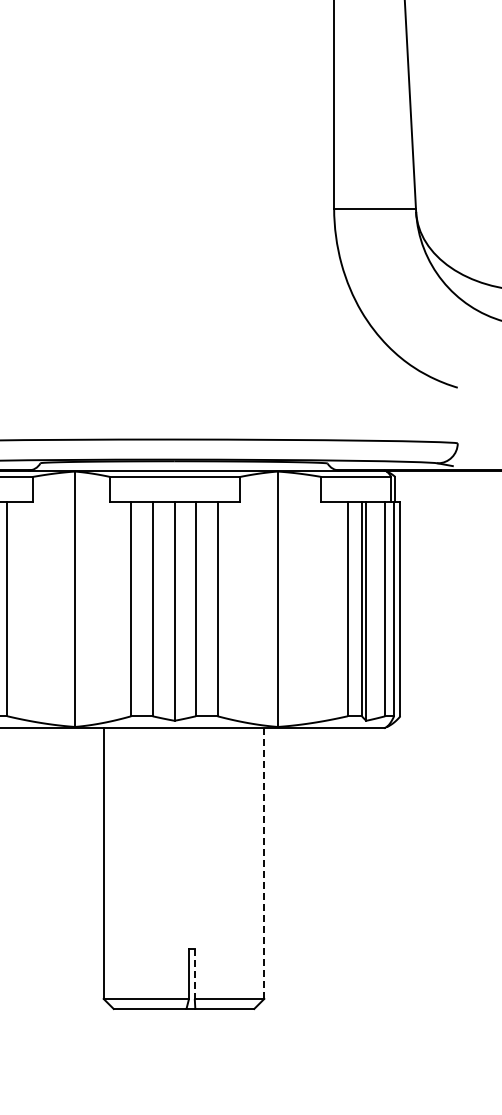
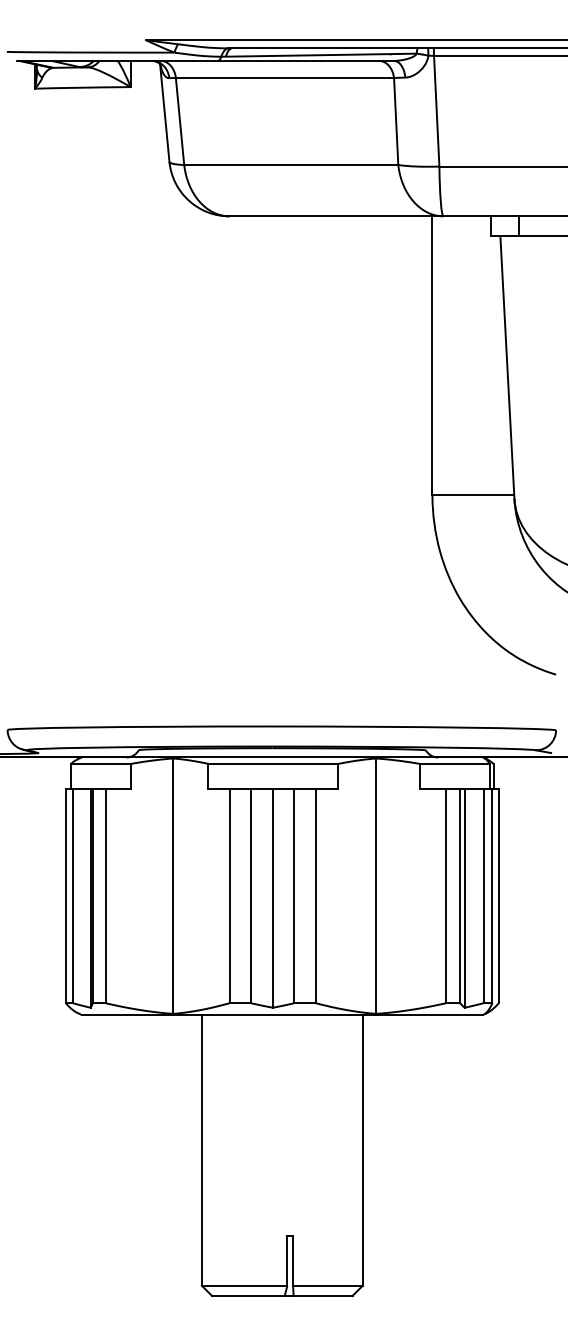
line: (264, 863) -> (362, 1150), dashed -> solid
line: (195, 974) -> (293, 1261), dashed -> solid

